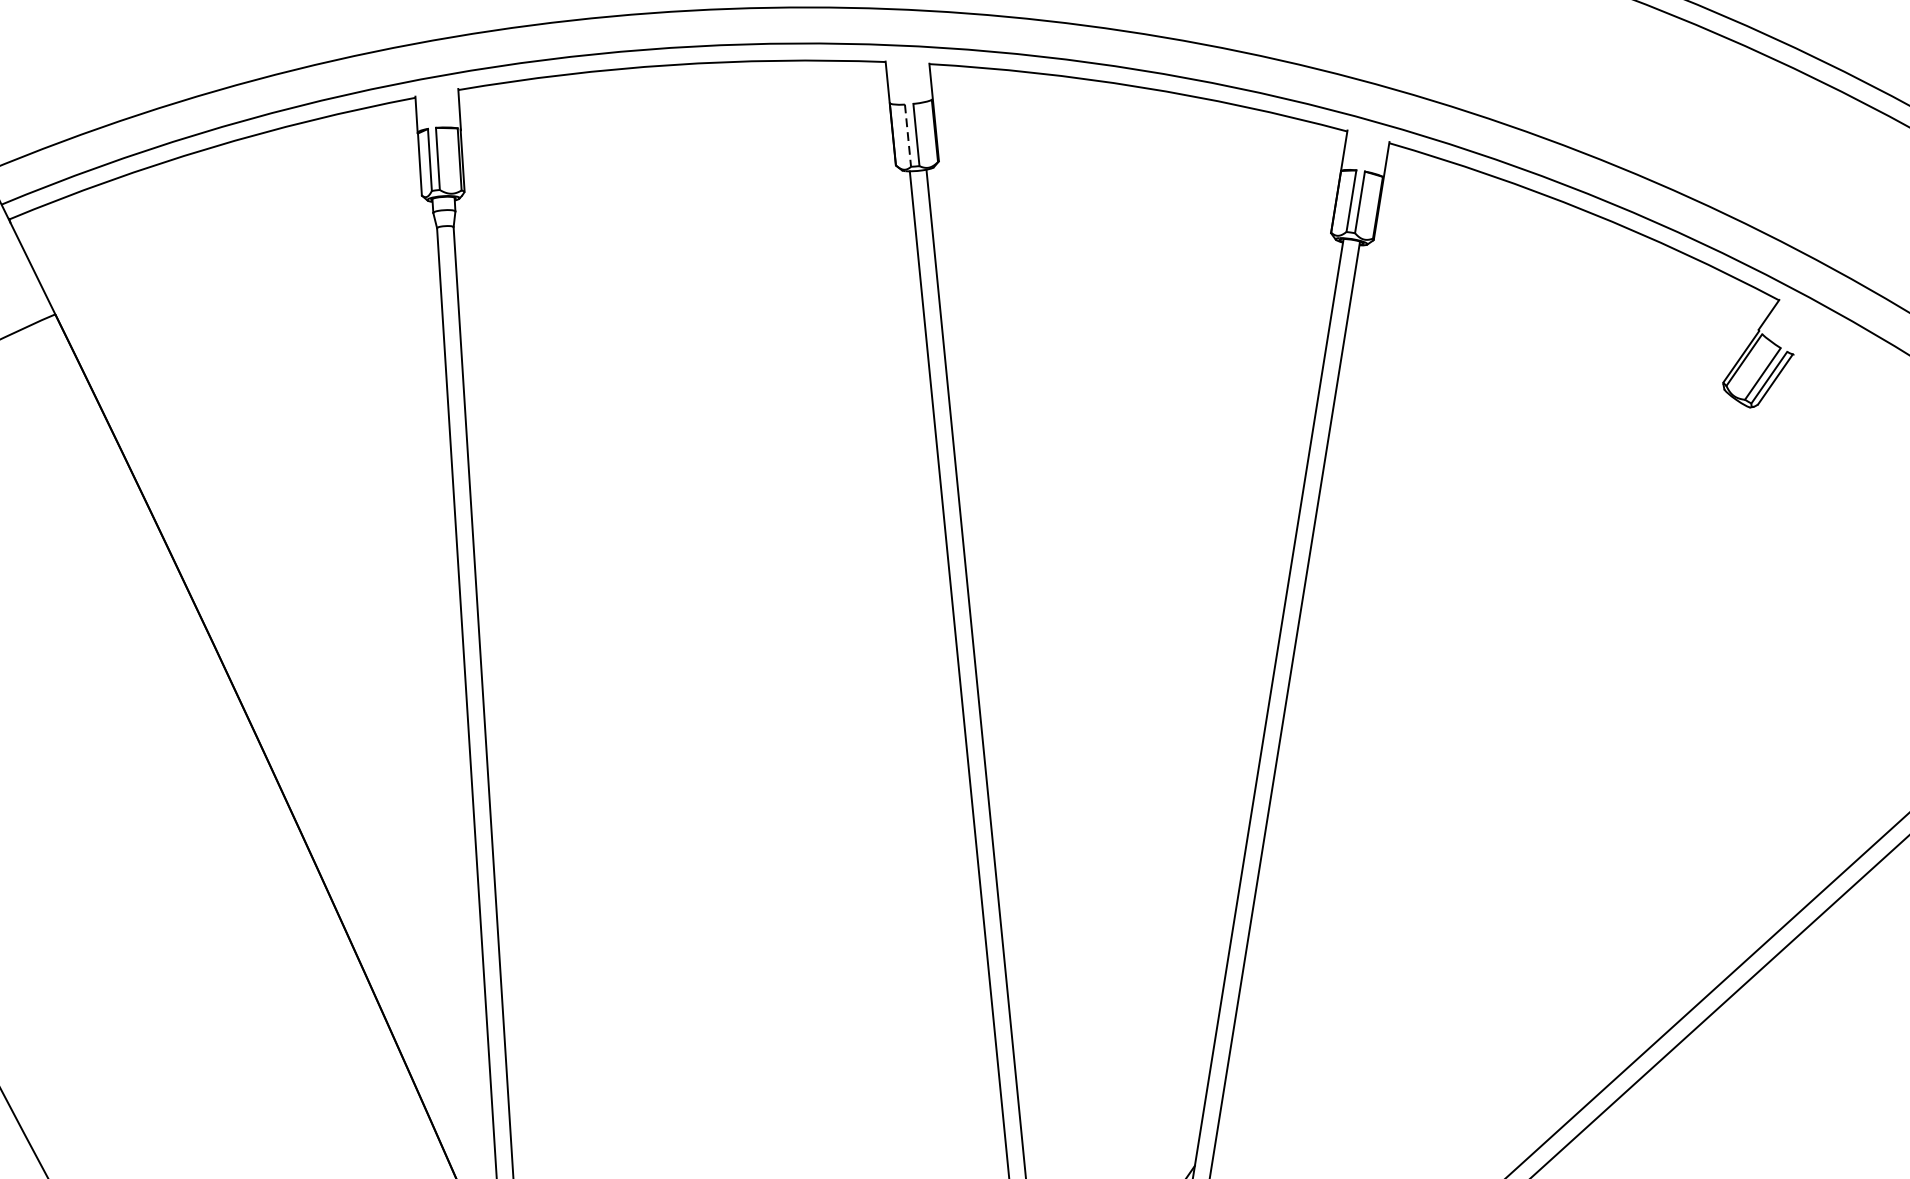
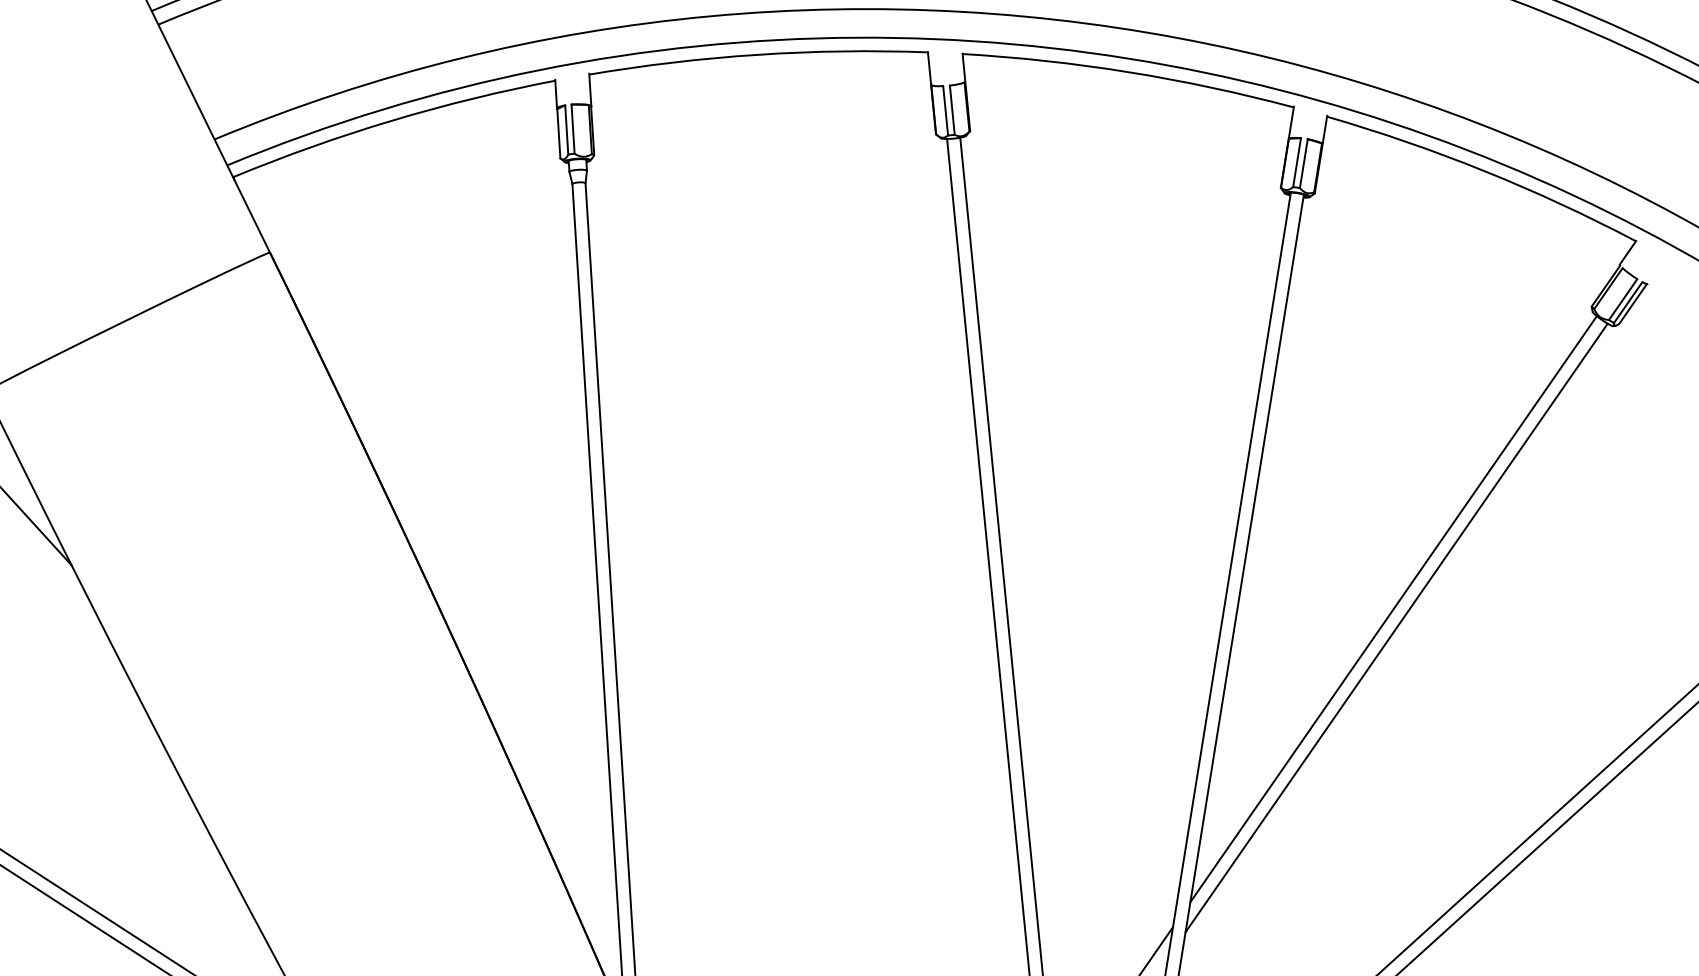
line: (907, 135) -> (945, 110), dashed -> solid
line: (1473, 765) -> (1393, 609), added
line: (1476, 787) -> (1396, 627), added

